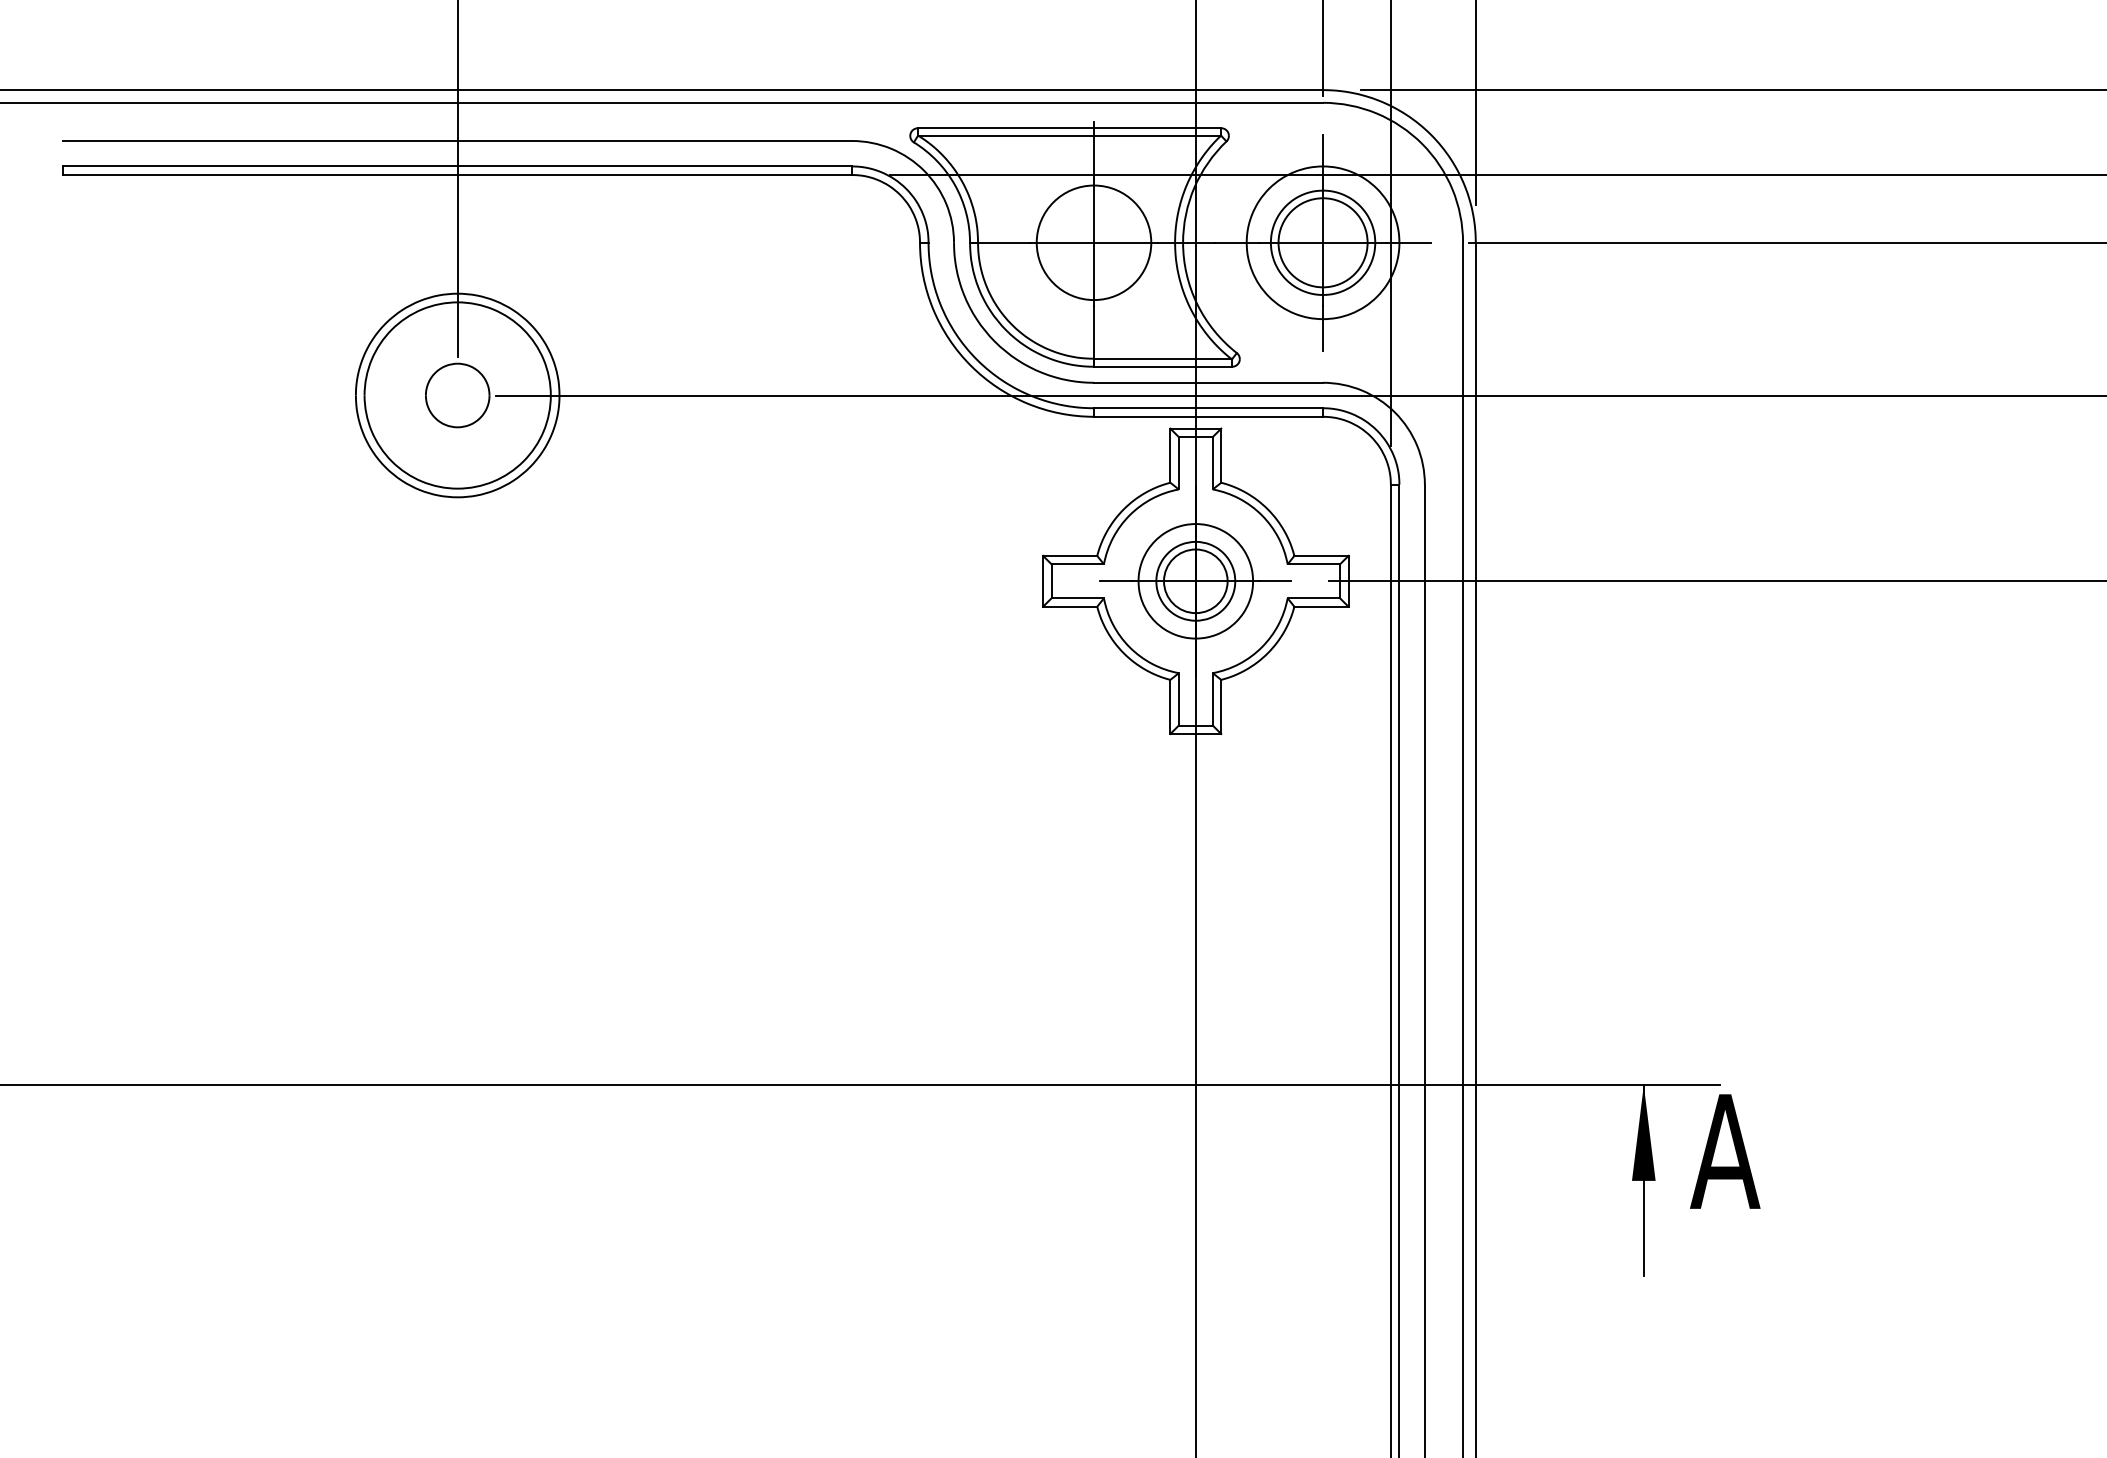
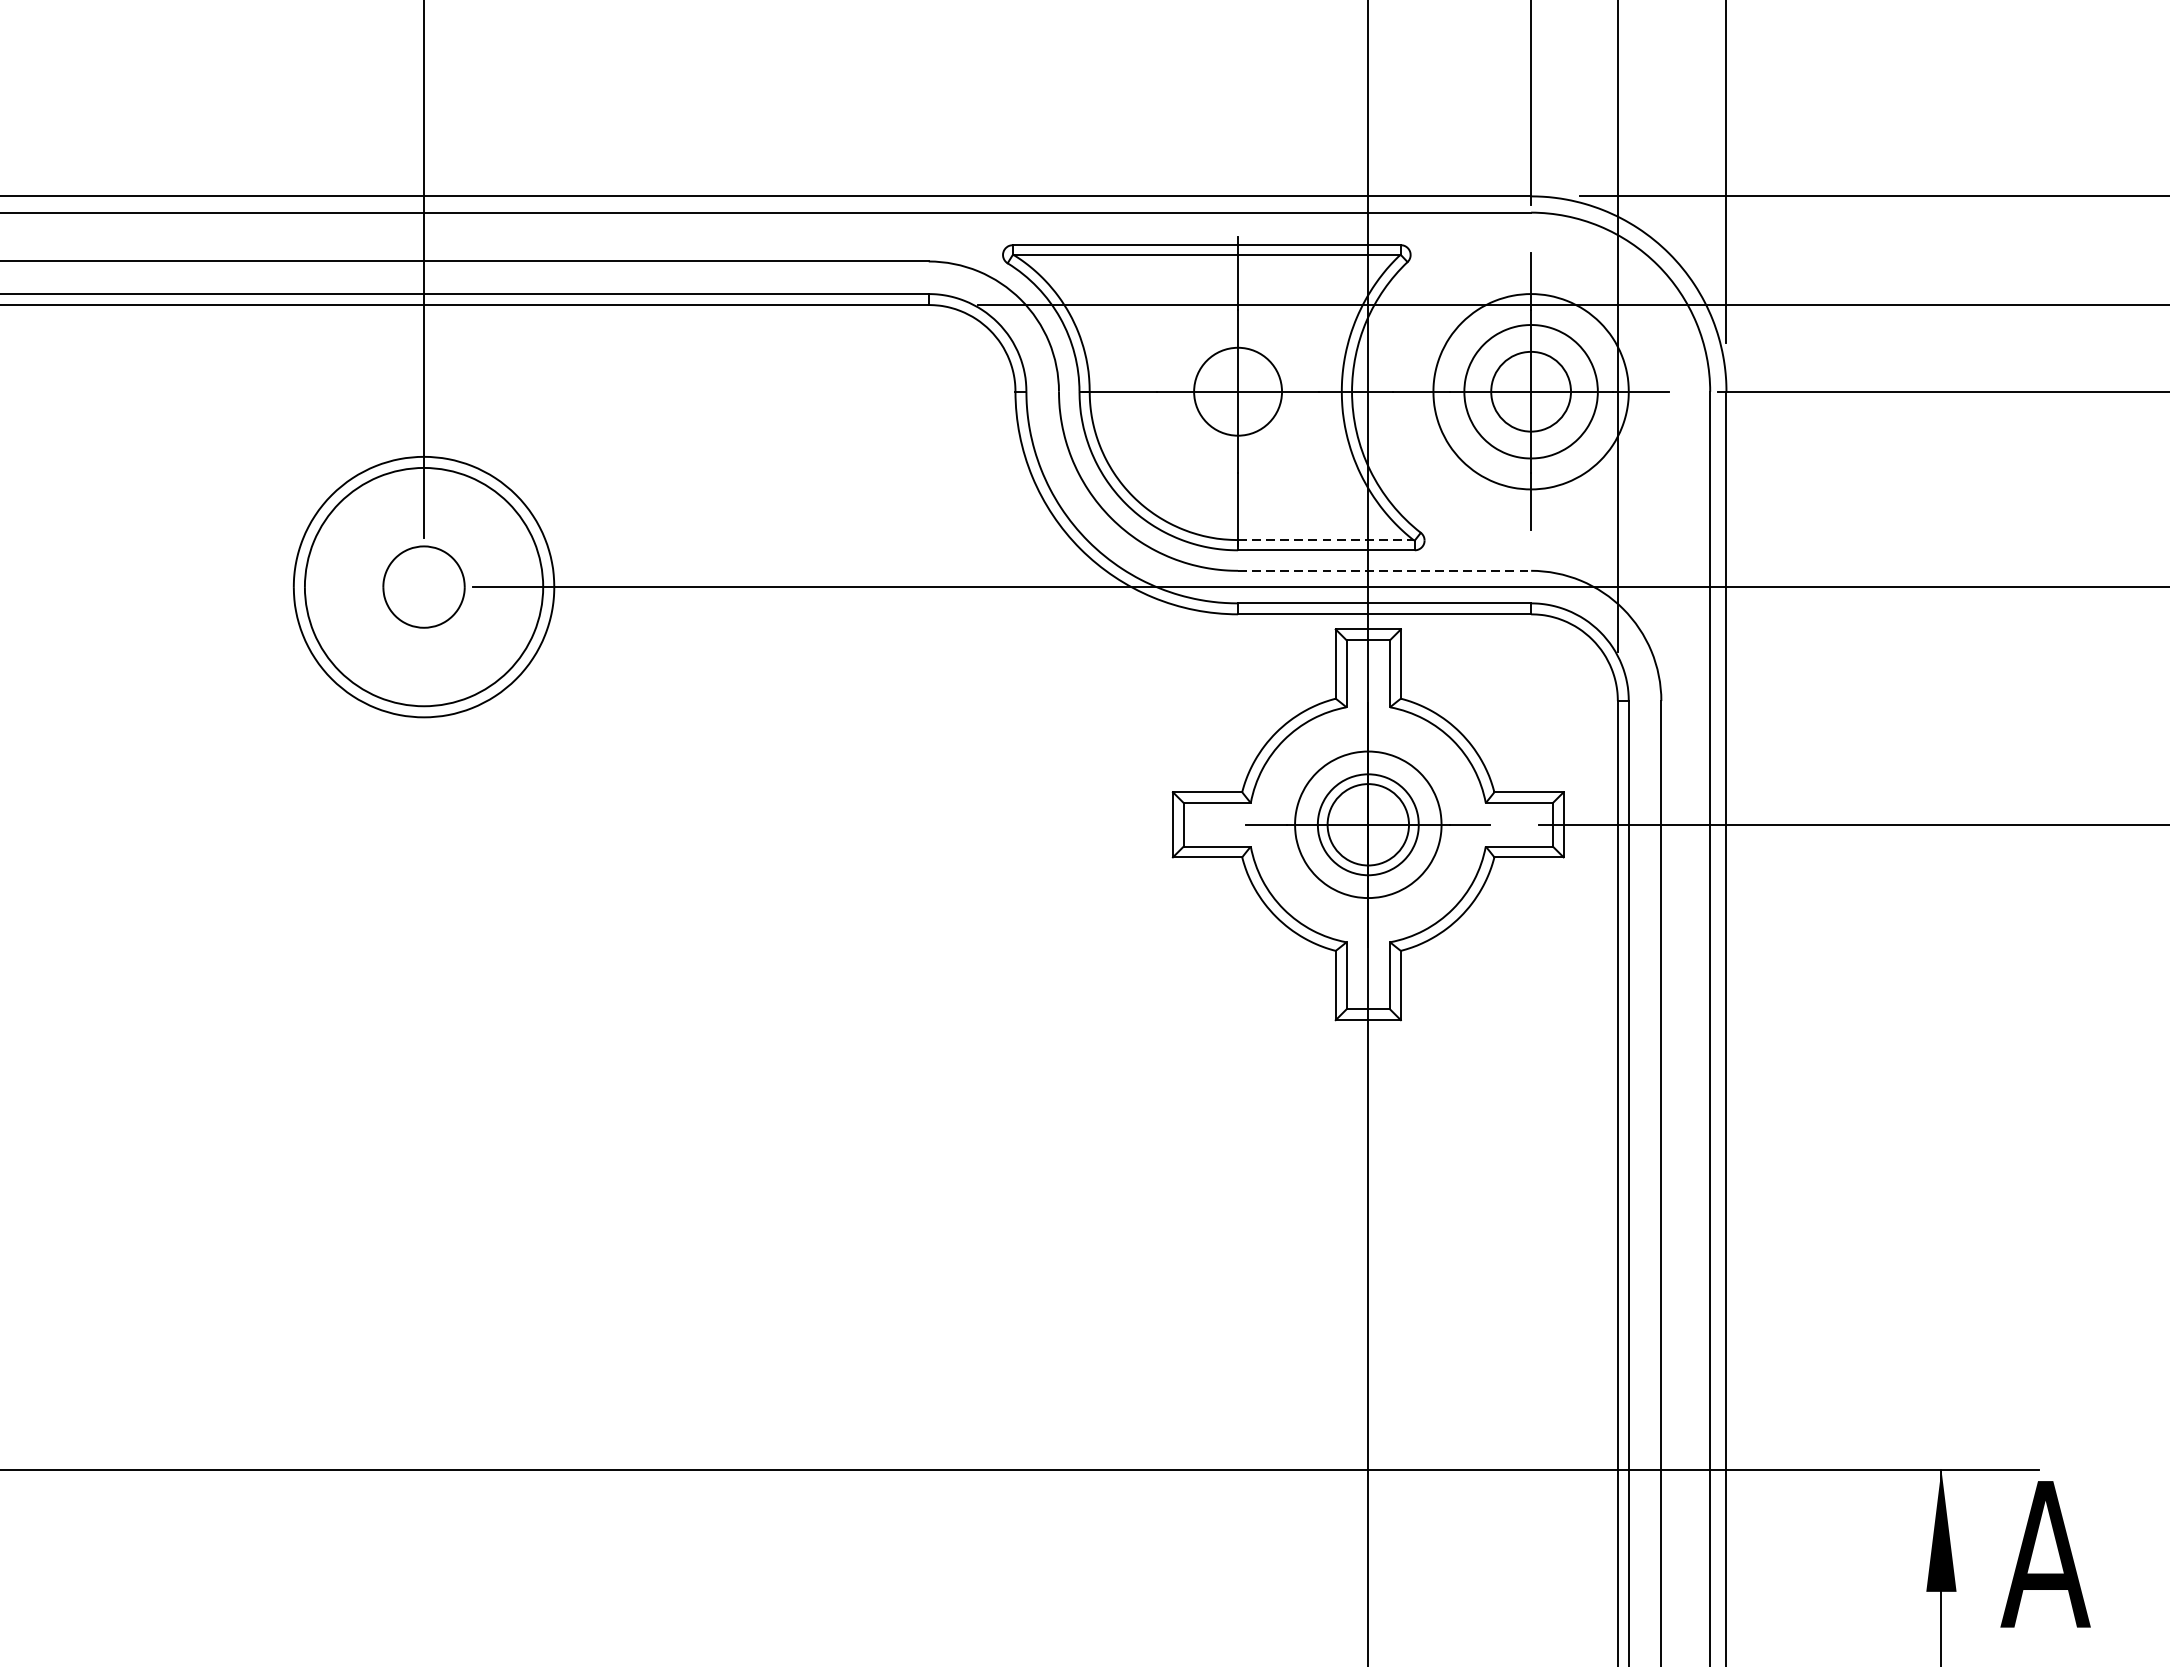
circle: (1093, 242) -> (1237, 391), size x0.6
circle: (1322, 242) -> (1530, 391), size x0.7
line: (1162, 358) -> (1325, 539), solid -> dashed
line: (1208, 382) -> (1384, 570), solid -> dashed

